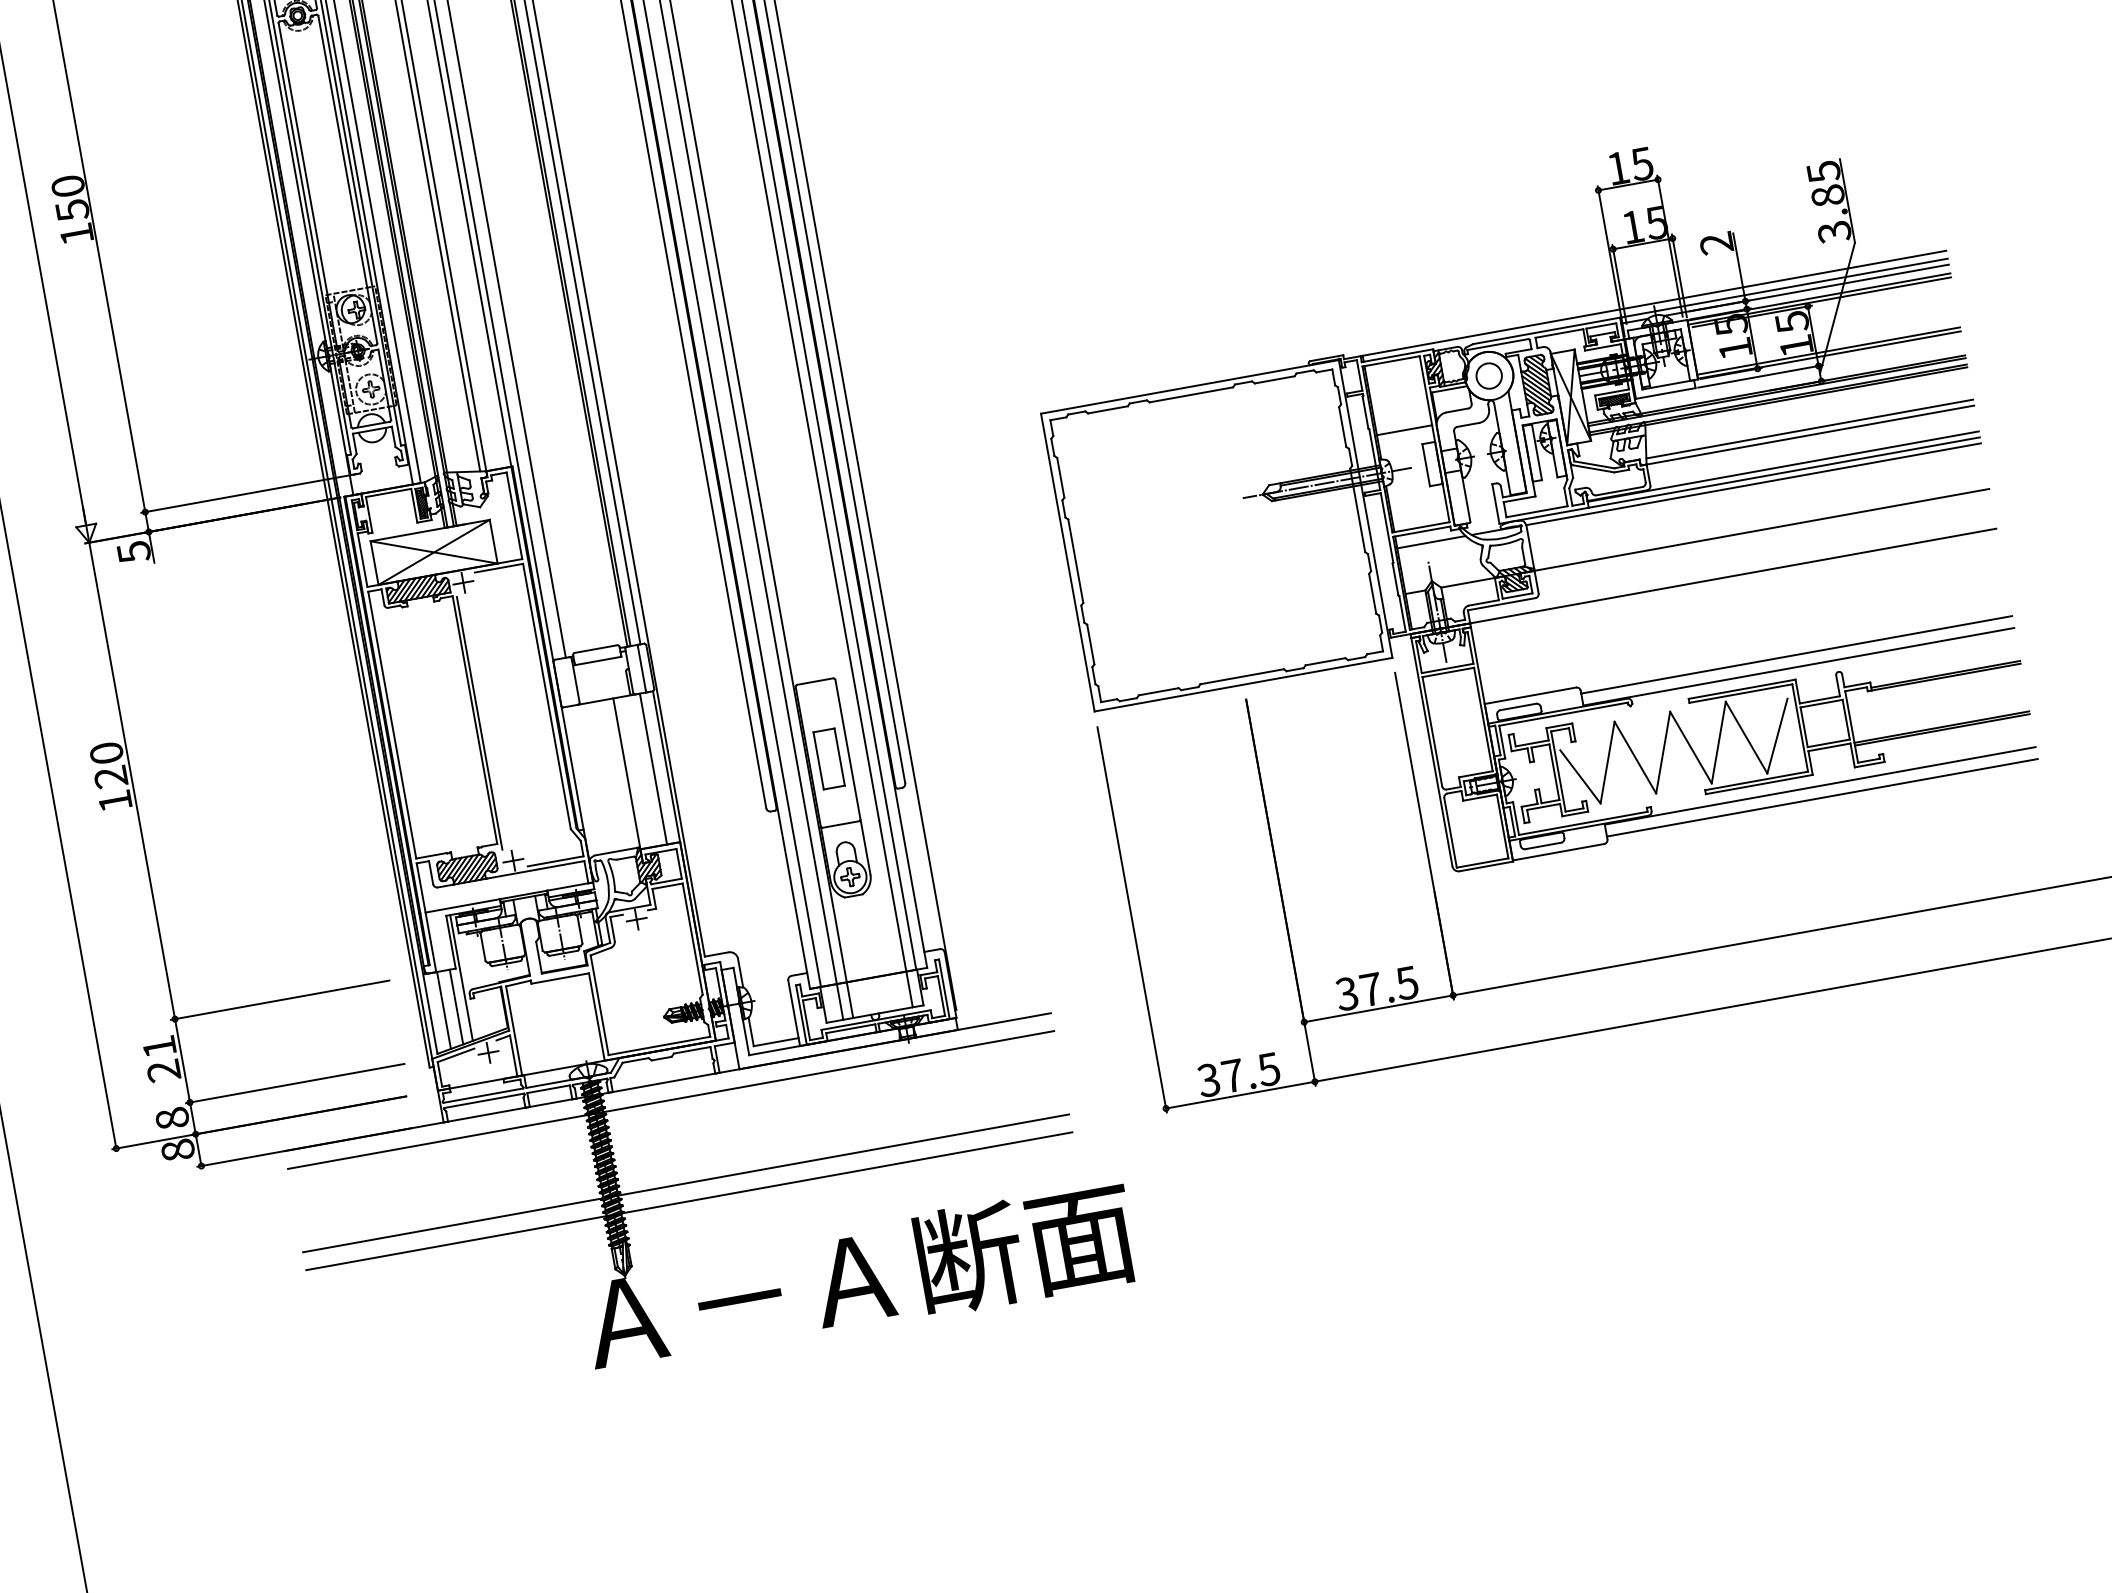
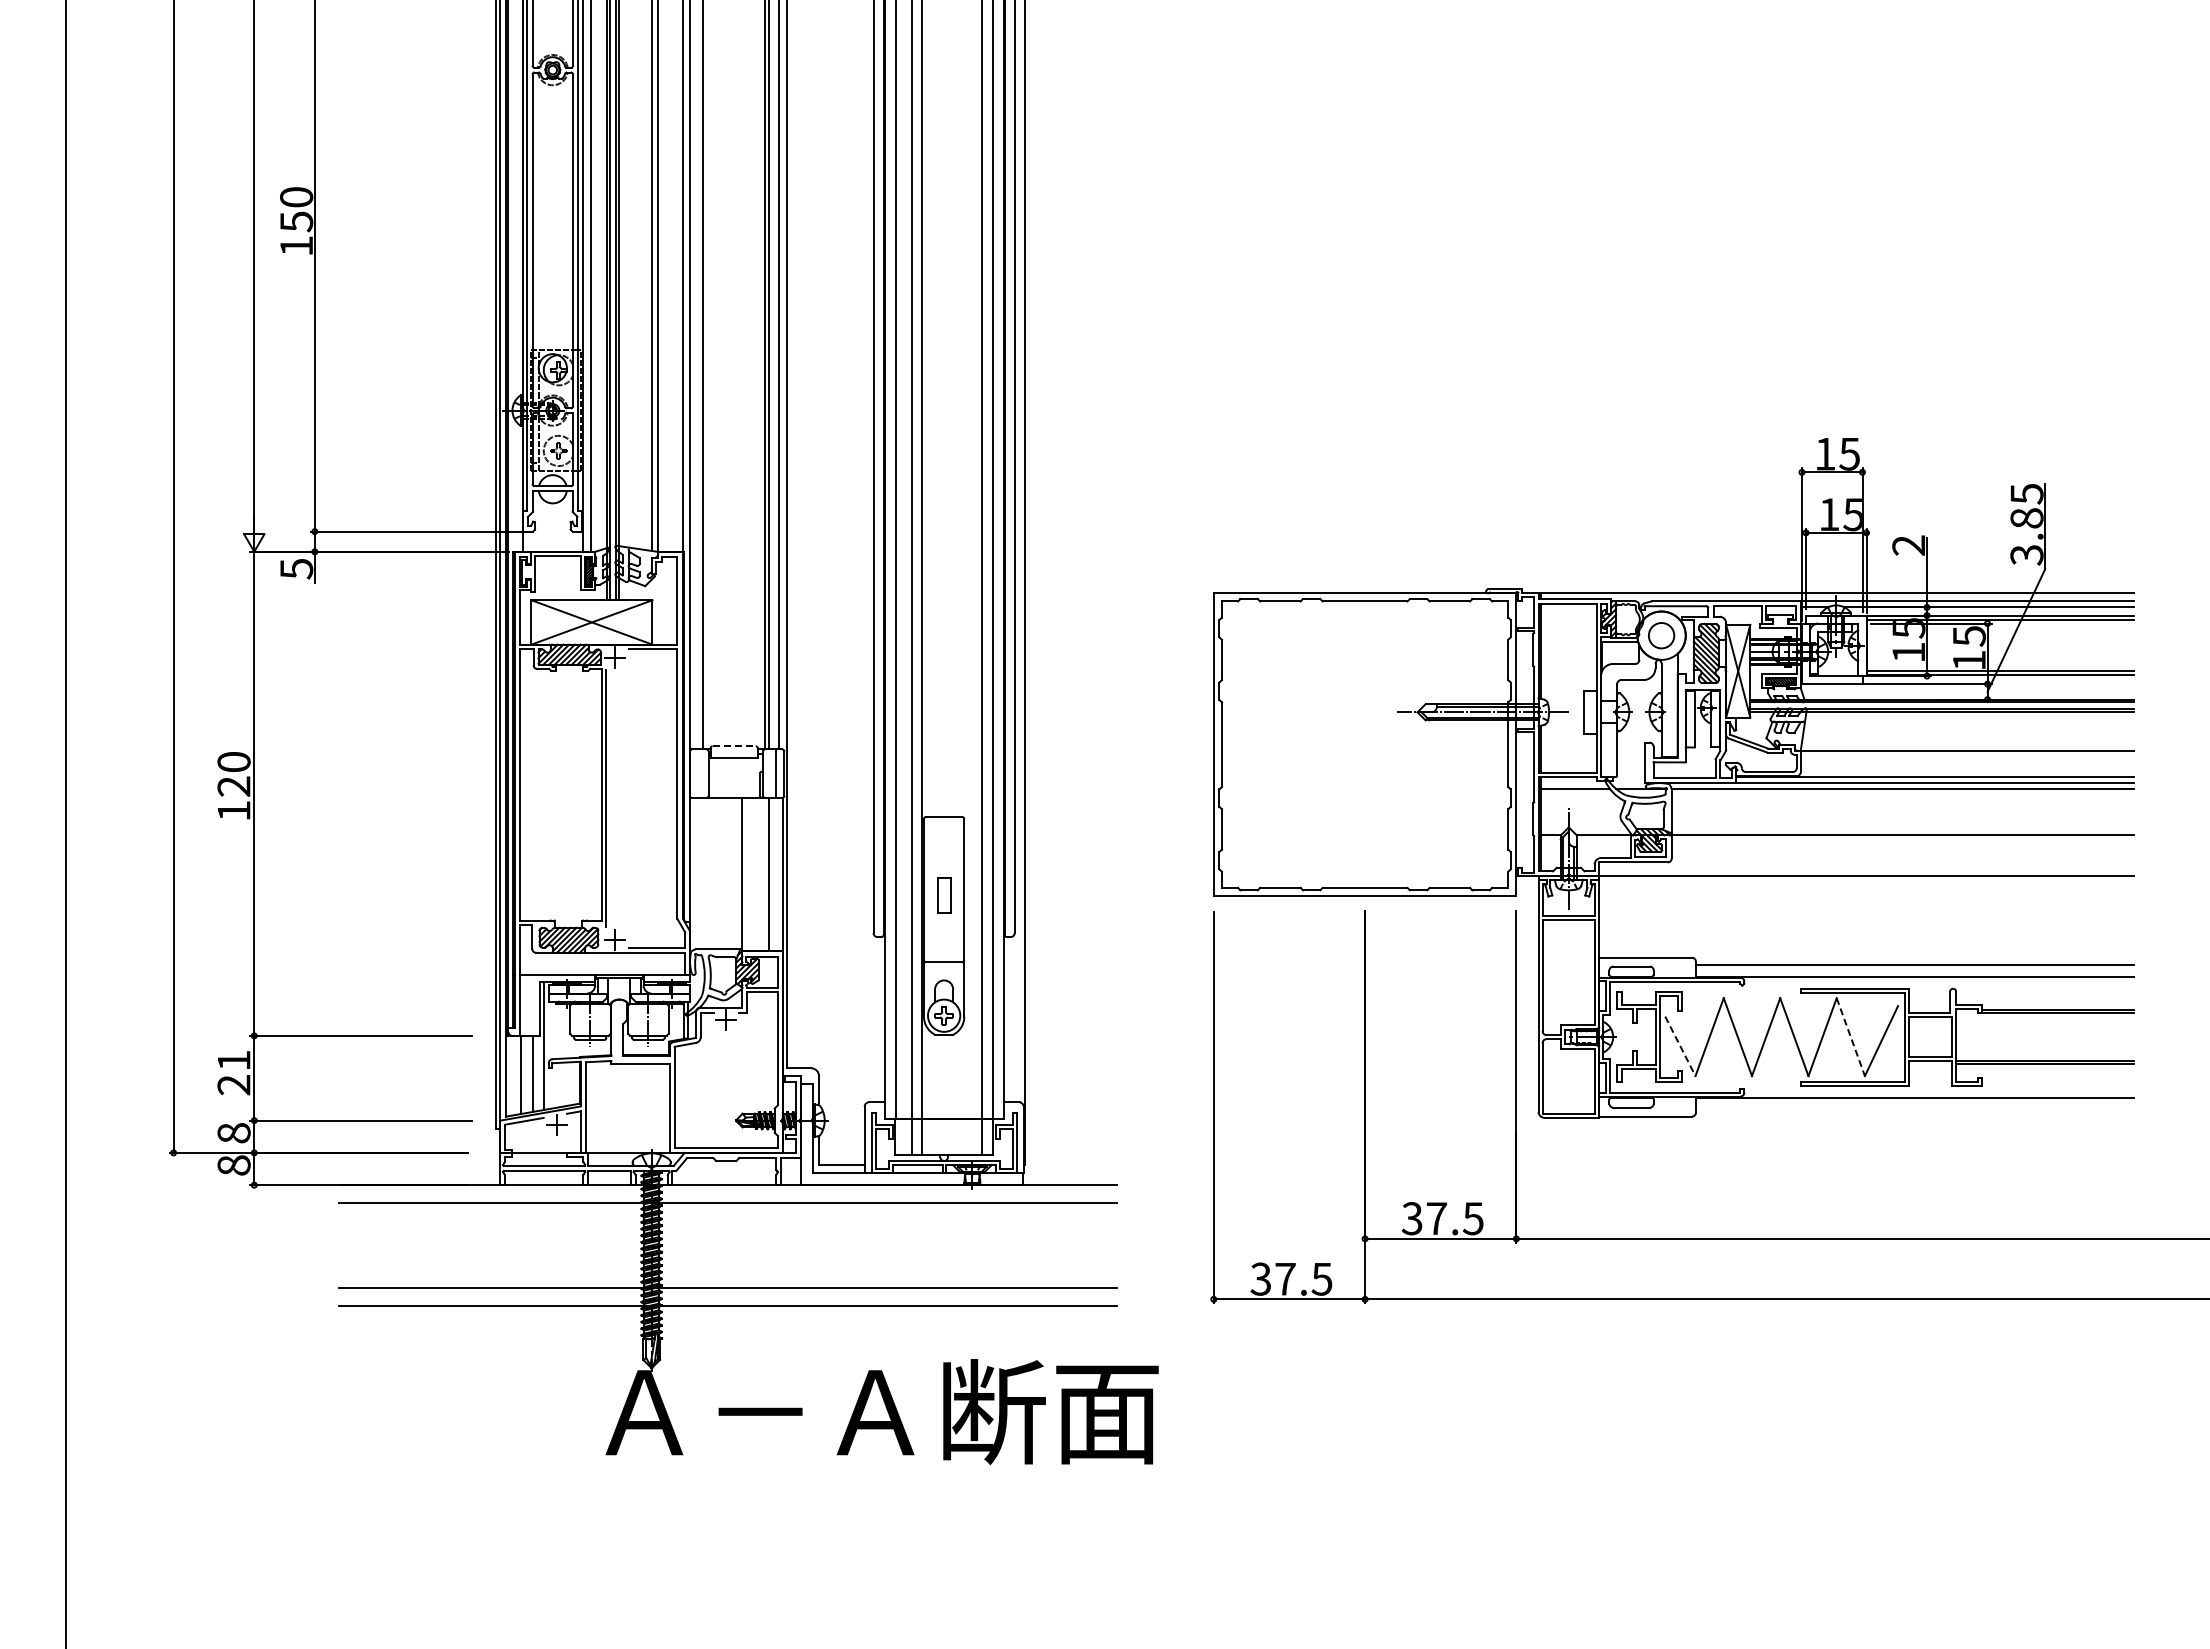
line: (1809, 428) -> (1967, 744), removed
line: (1404, 430) -> (1568, 674), removed
line: (596, 649) -> (734, 746), solid -> dashed
line: (1747, 737) -> (1851, 1037), solid -> dashed
part: (828, 758) -> (943, 895), size x0.6
line: (1580, 777) -> (1680, 1046), solid -> dashed
line: (1822, 797) -> (1914, 1109), removed

